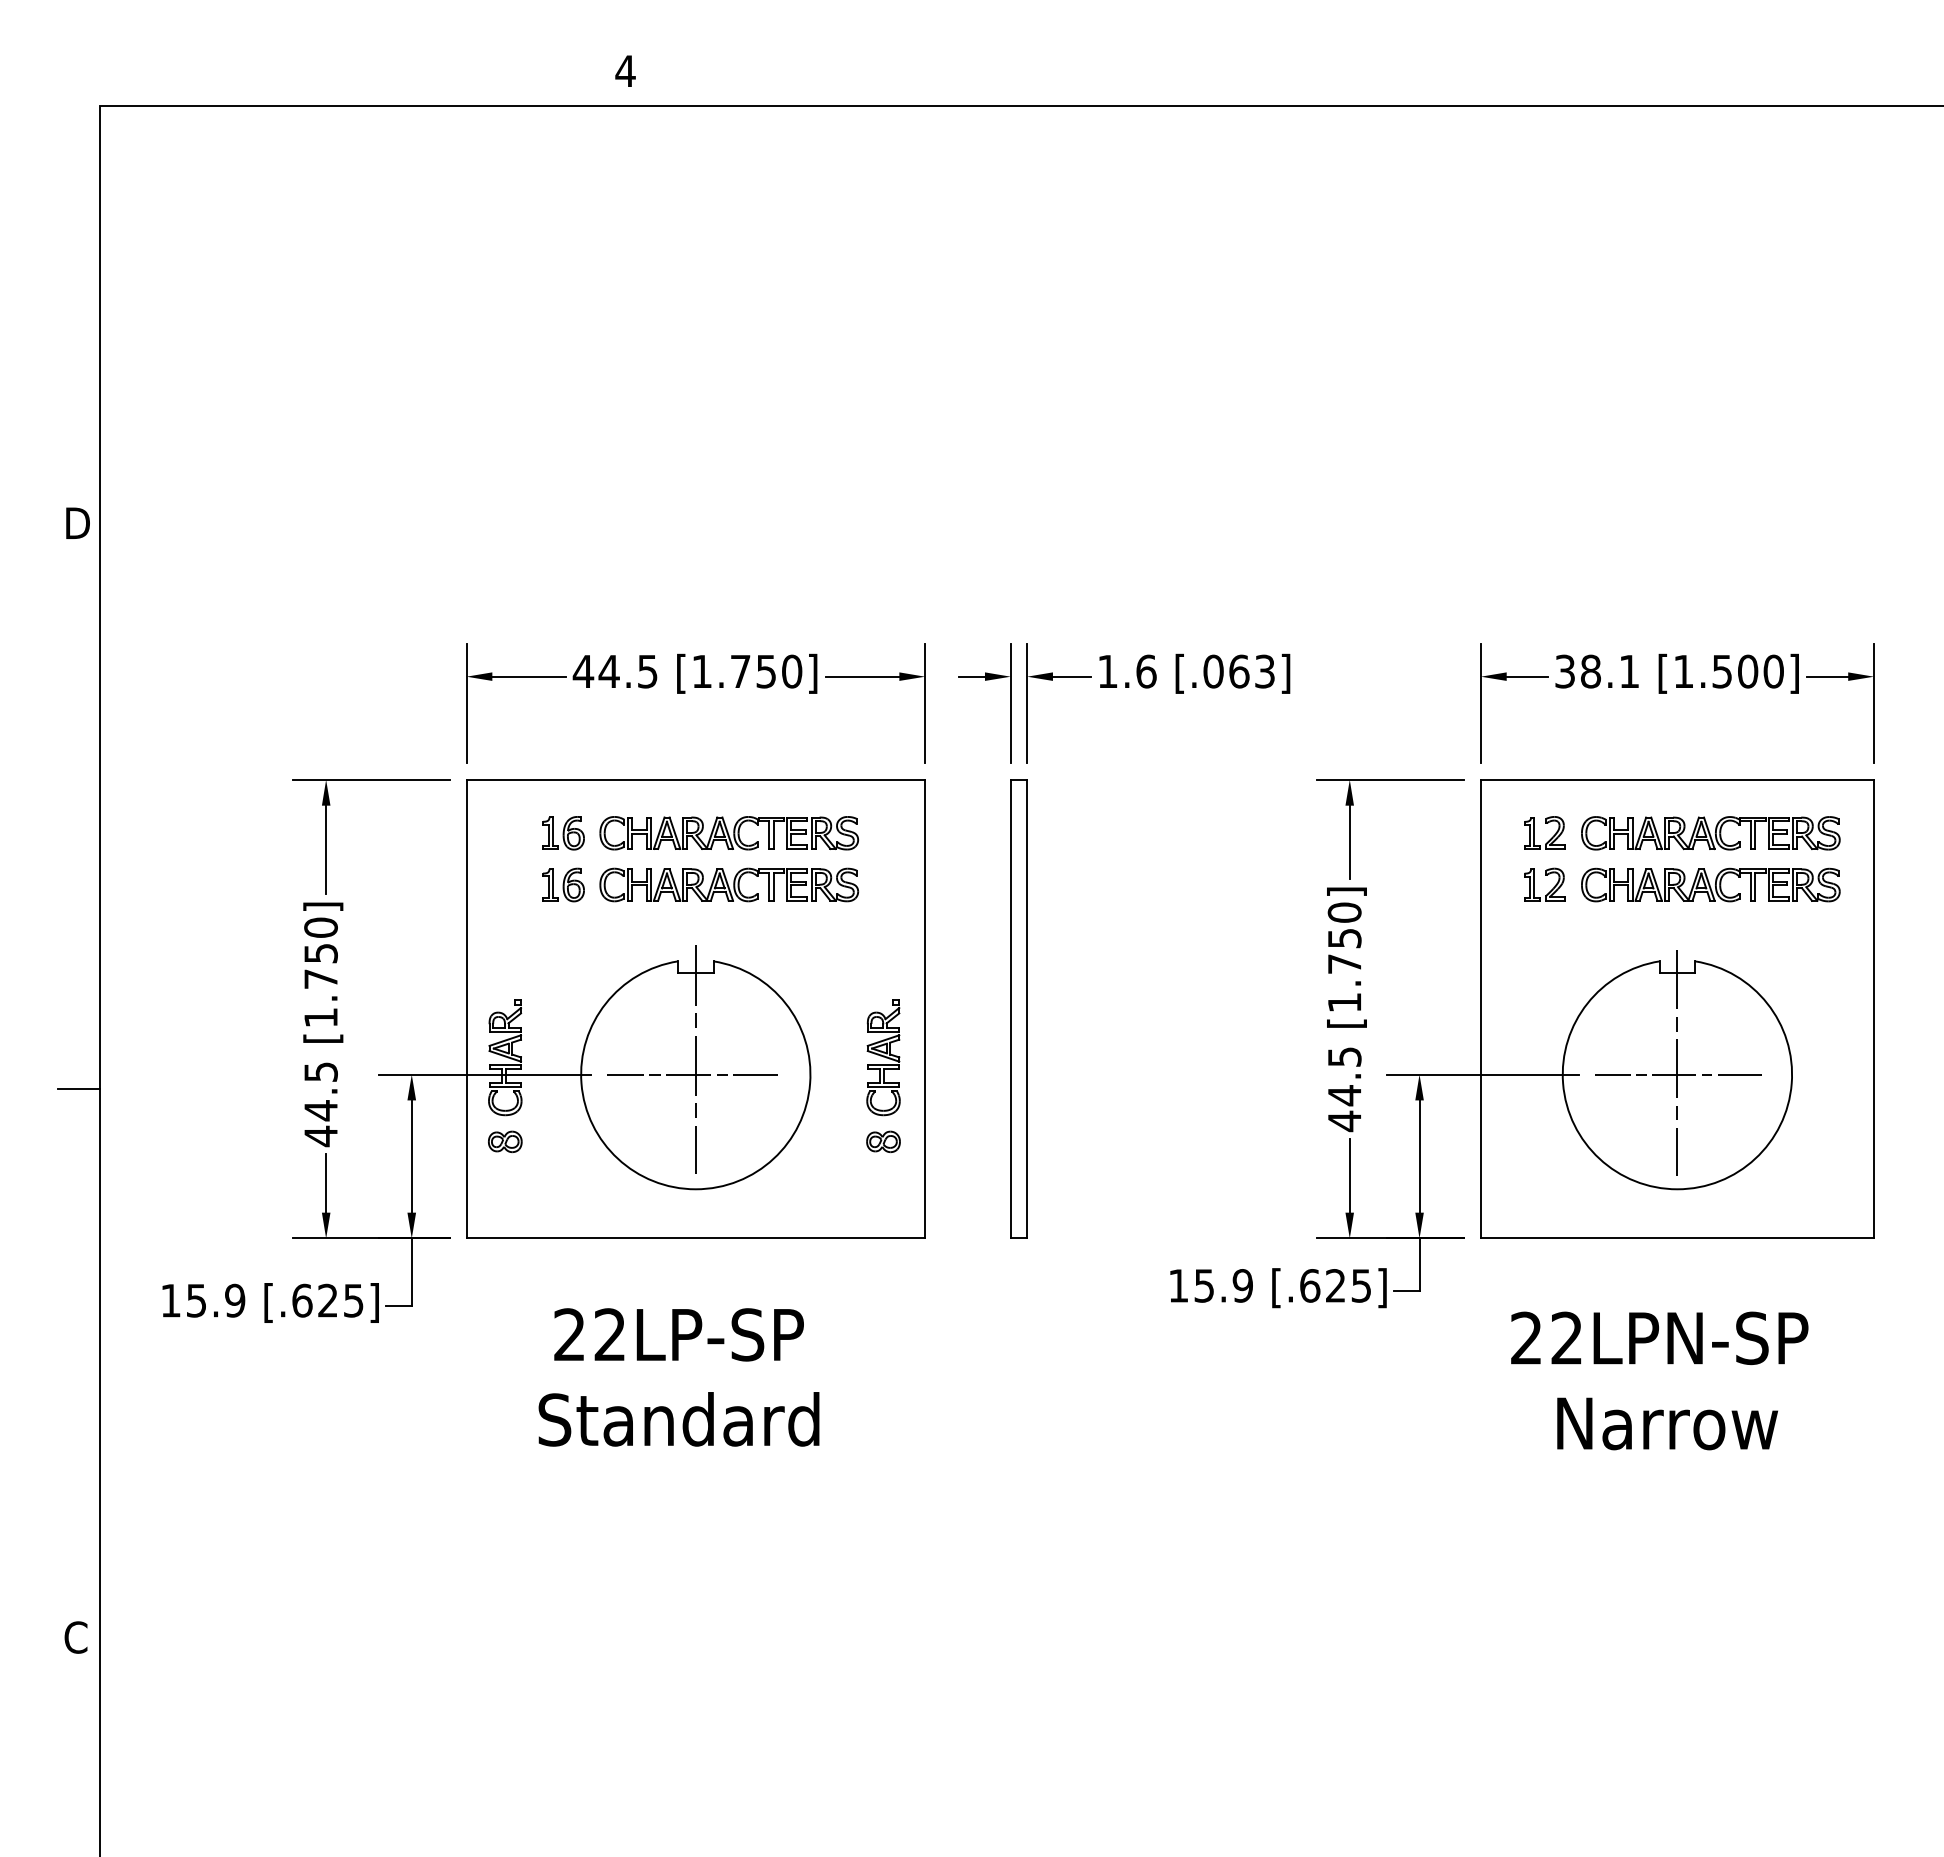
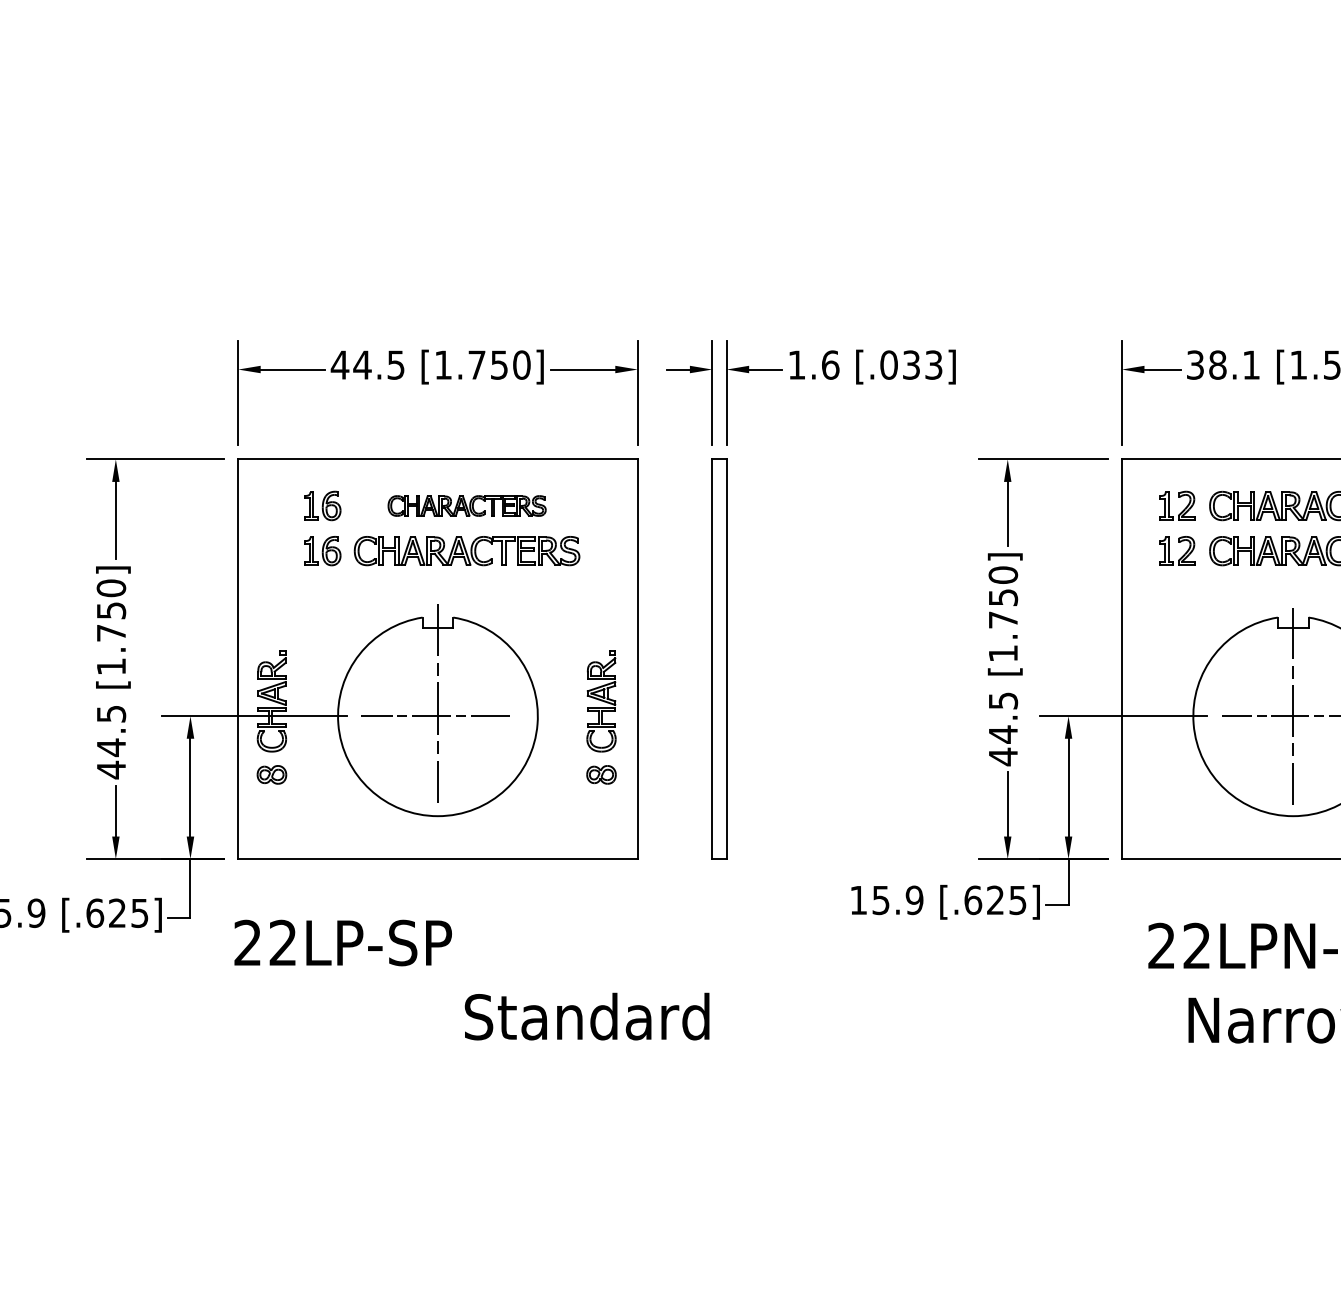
text: (1239, 671) -> (911, 365), [.063] -> [.033]
part: (729, 833) -> (467, 506), size x0.7
text: (678, 1334) -> (342, 942), moved
text: (678, 1419) -> (586, 1016), moved

